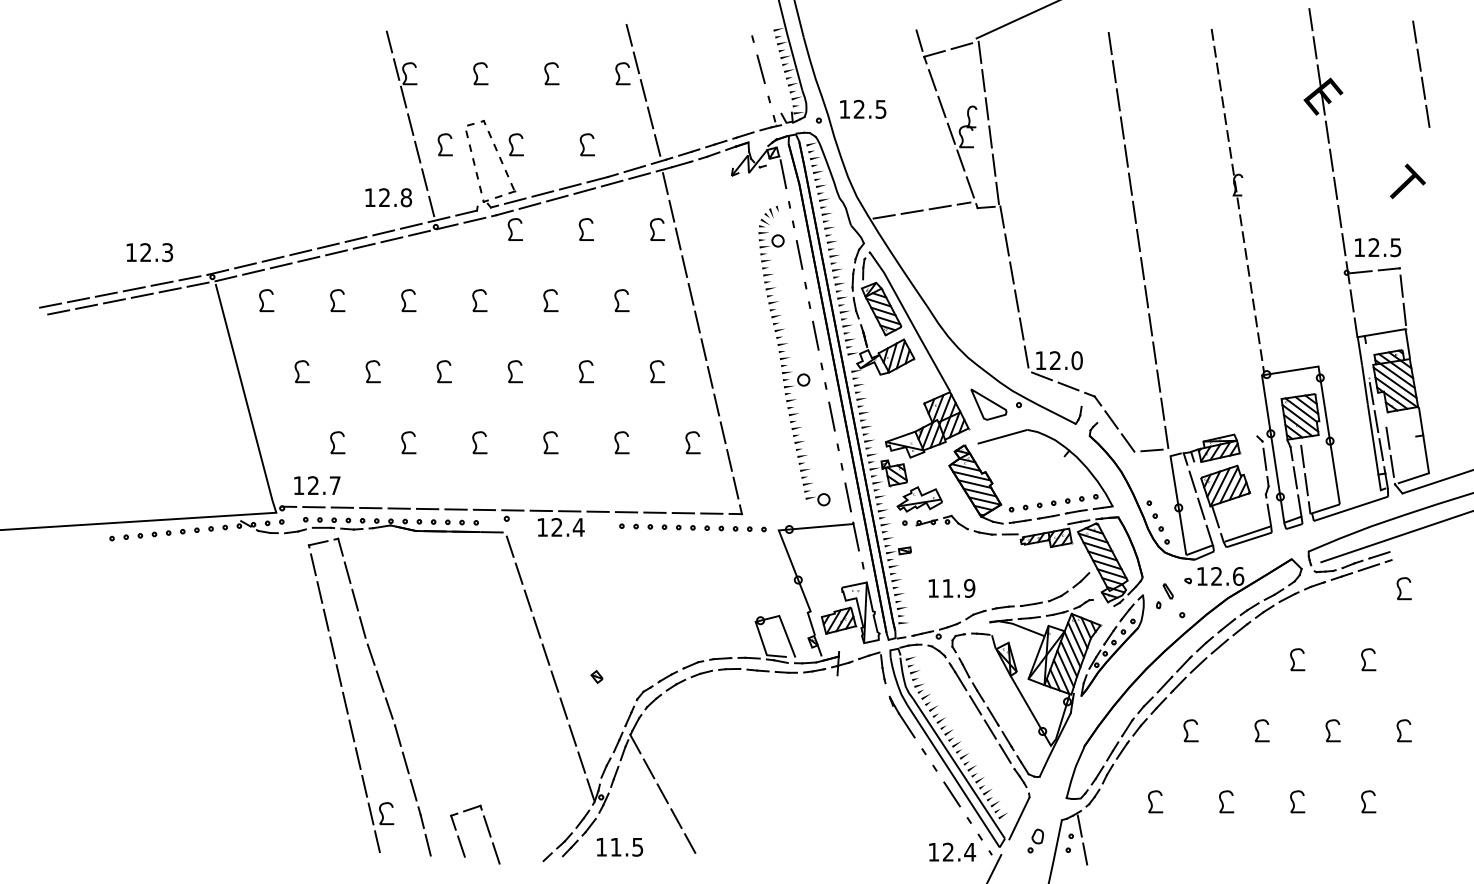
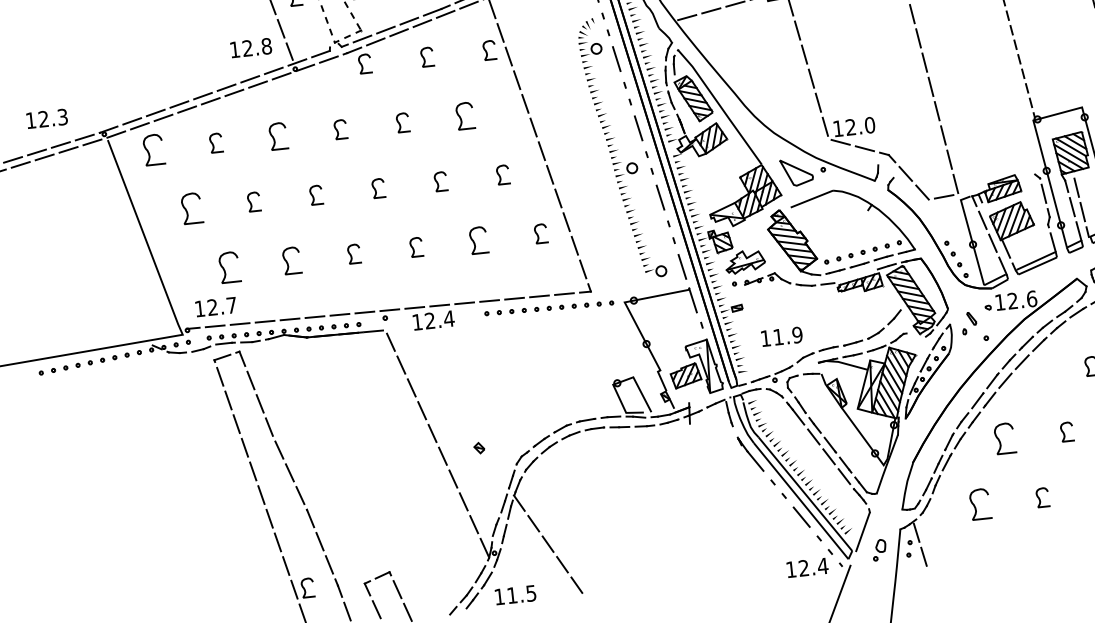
part: (266, 300) -> (153, 149), size x1.6
part: (408, 300) -> (278, 136), size x1.4
part: (621, 300) -> (465, 115), size x1.4
part: (301, 371) -> (191, 208), size x1.6
part: (337, 442) -> (229, 267), size x1.6
part: (408, 442) -> (291, 260), size x1.4
part: (621, 442) -> (478, 240), size x1.4
part: (1190, 730) -> (1004, 438), size x1.6
part: (1155, 801) -> (980, 504), size x1.6

